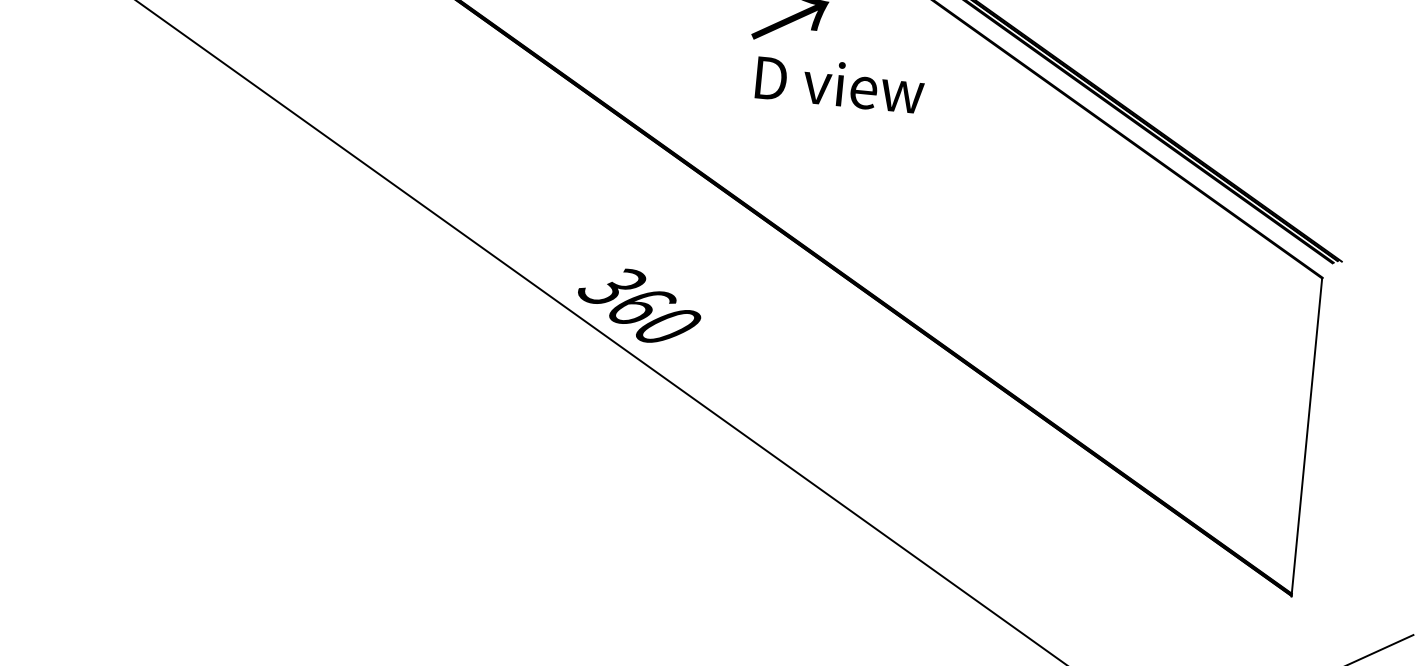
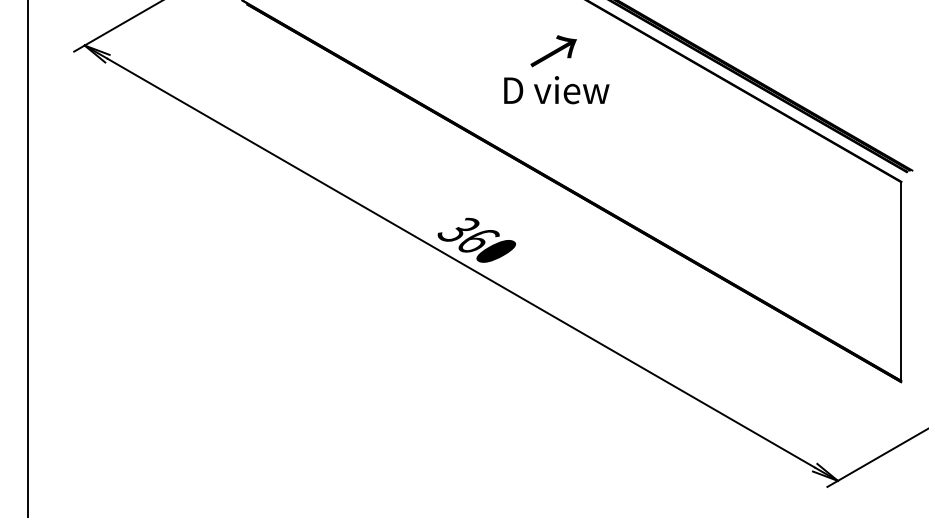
text: (839, 84) -> (556, 90), moved

